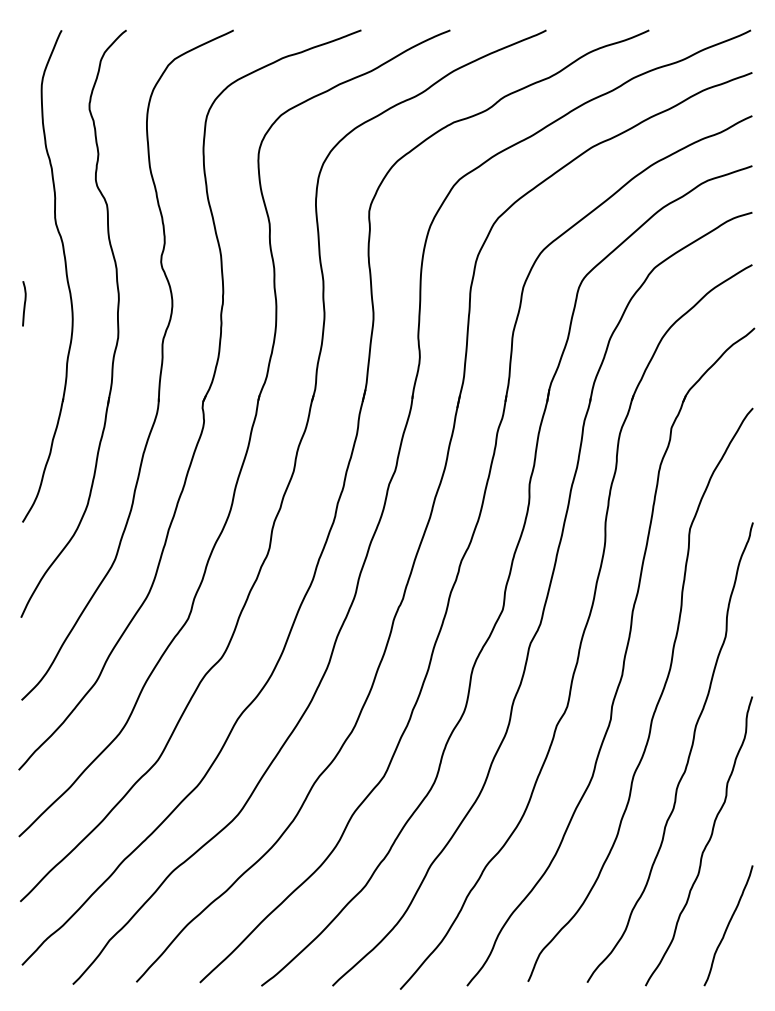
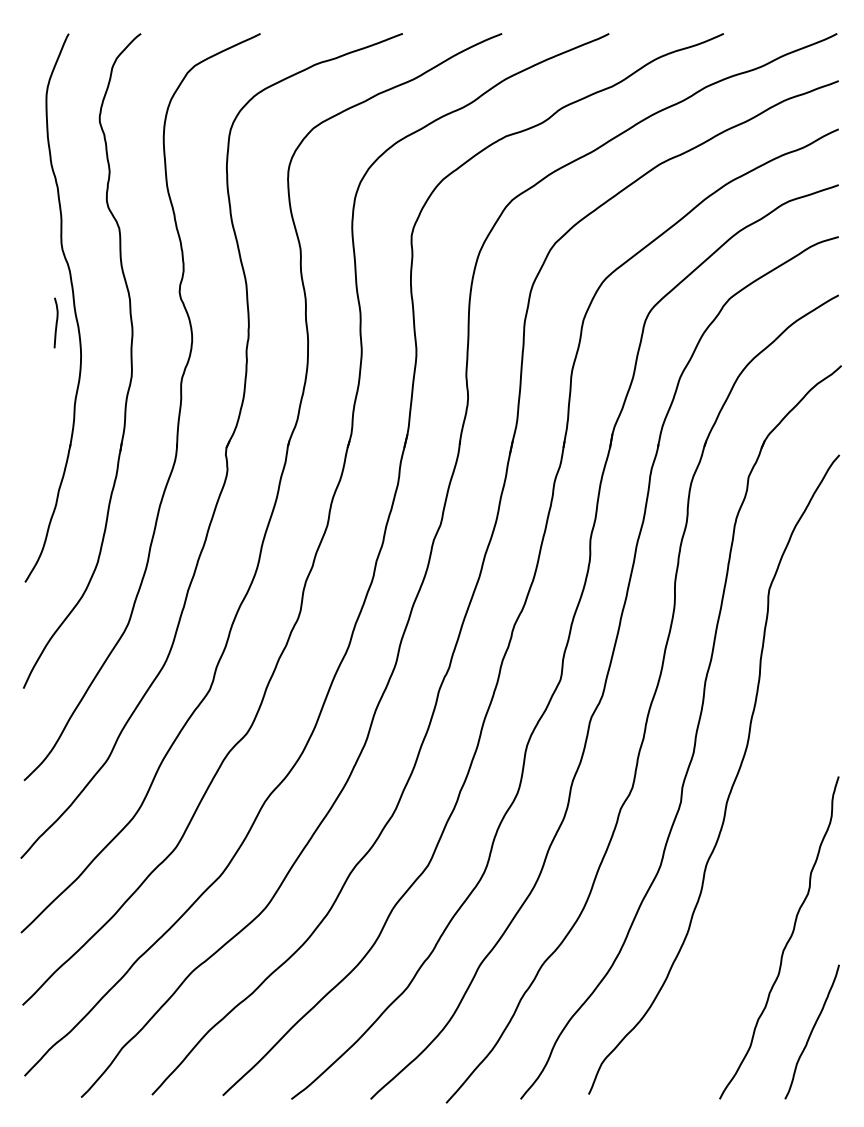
curve: (24, 303) -> (56, 322), moved
curve: (687, 758) -> (766, 845), removed

